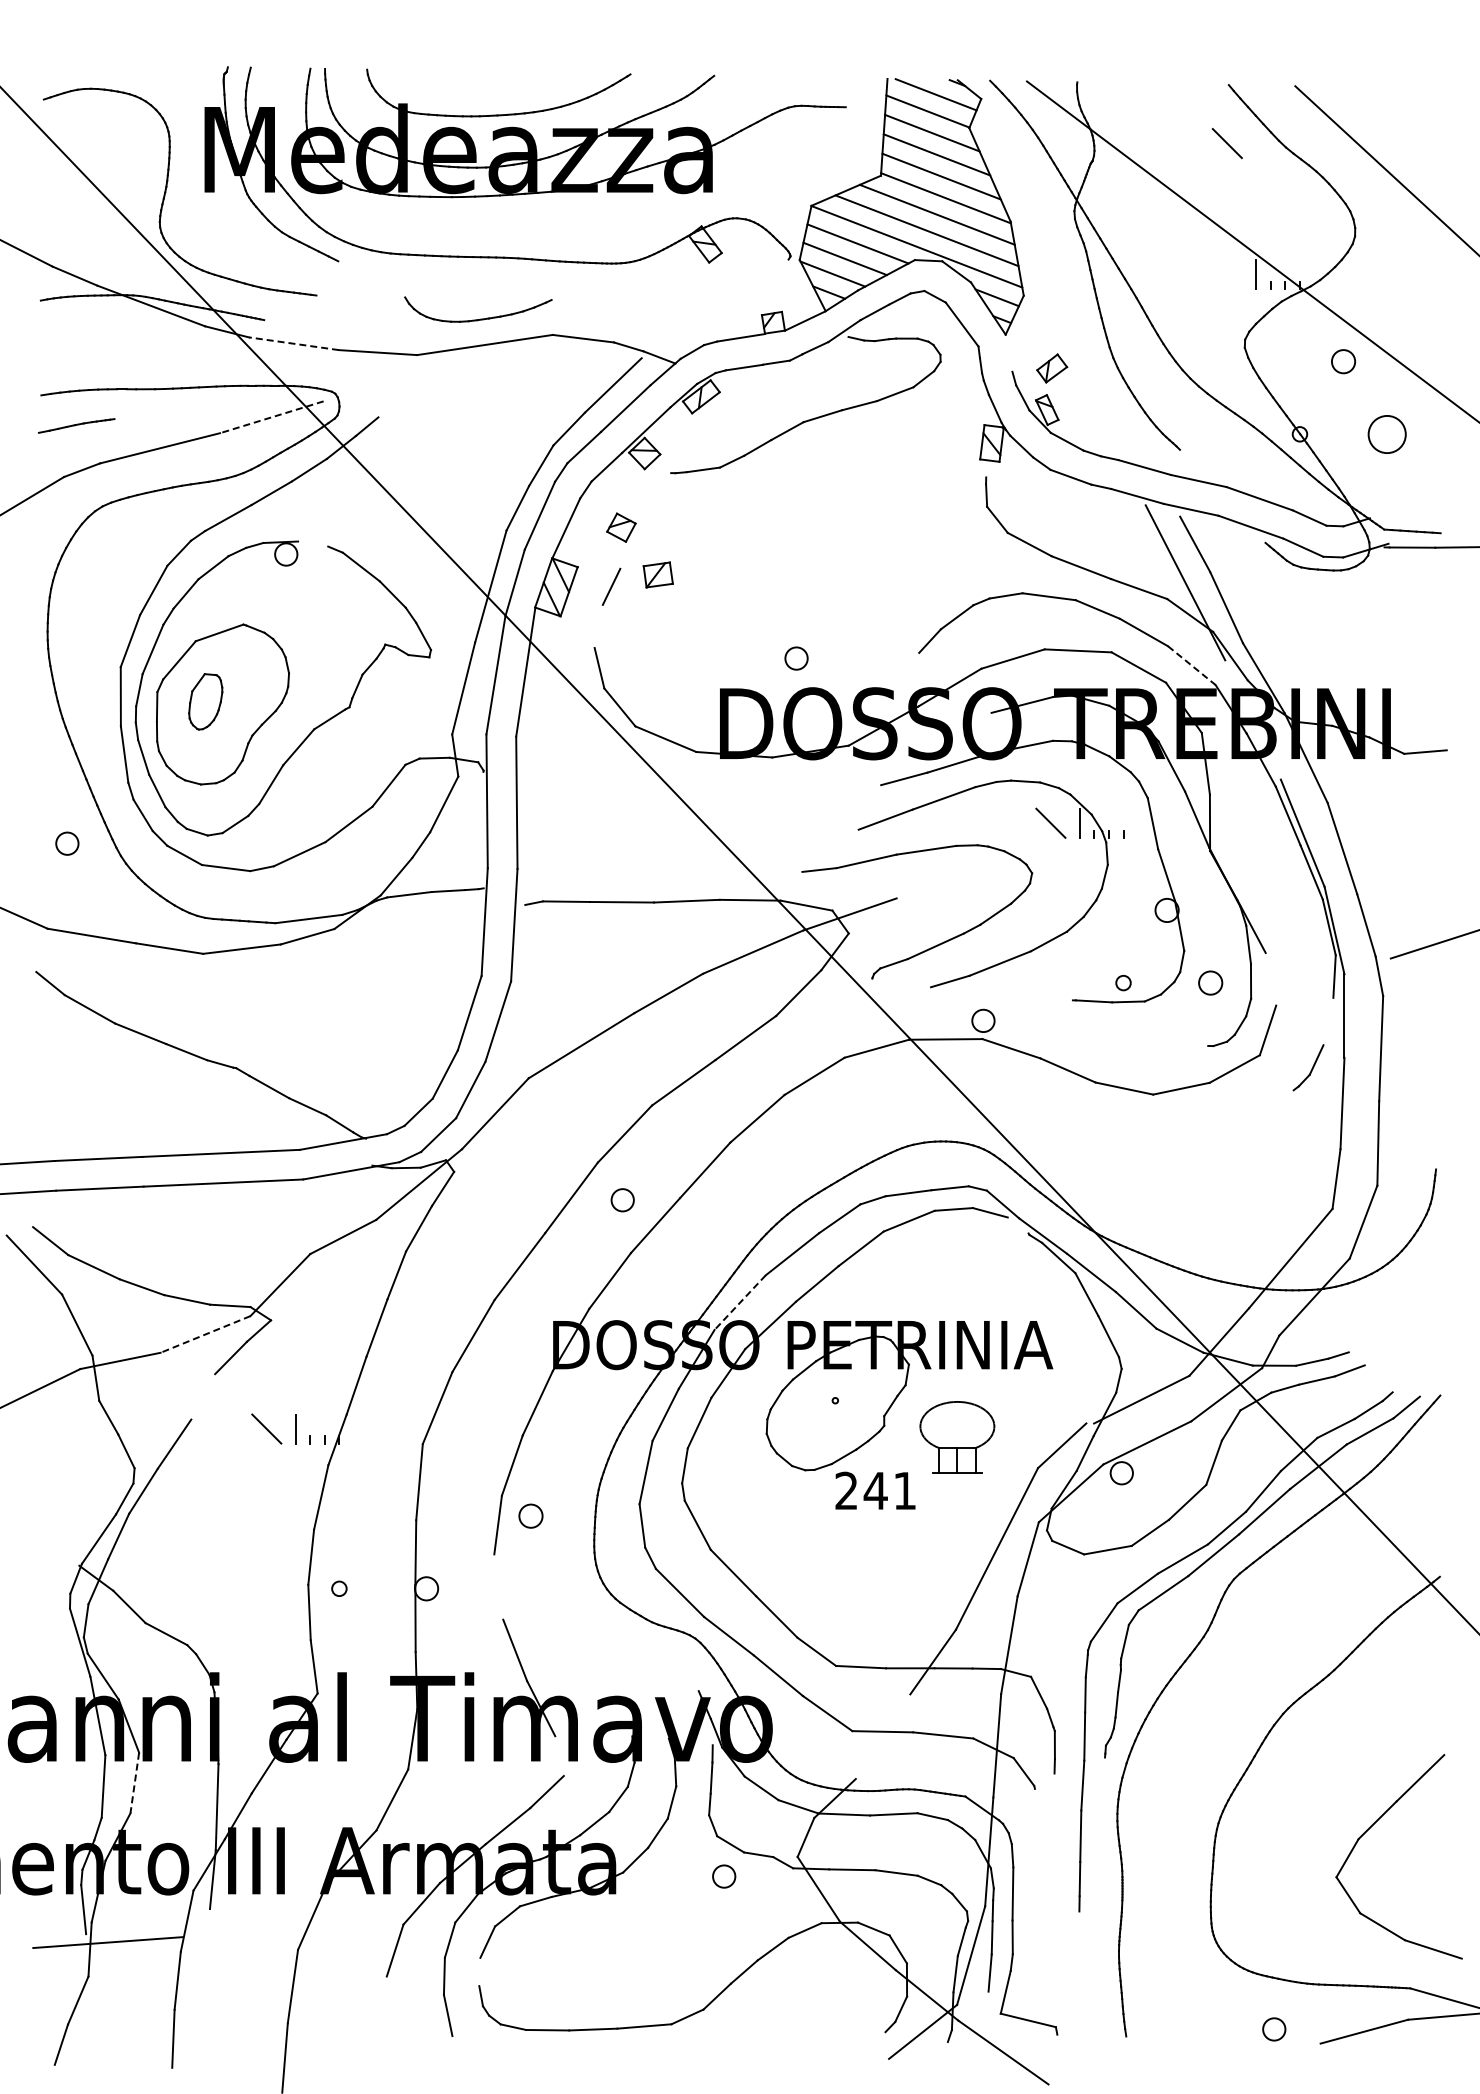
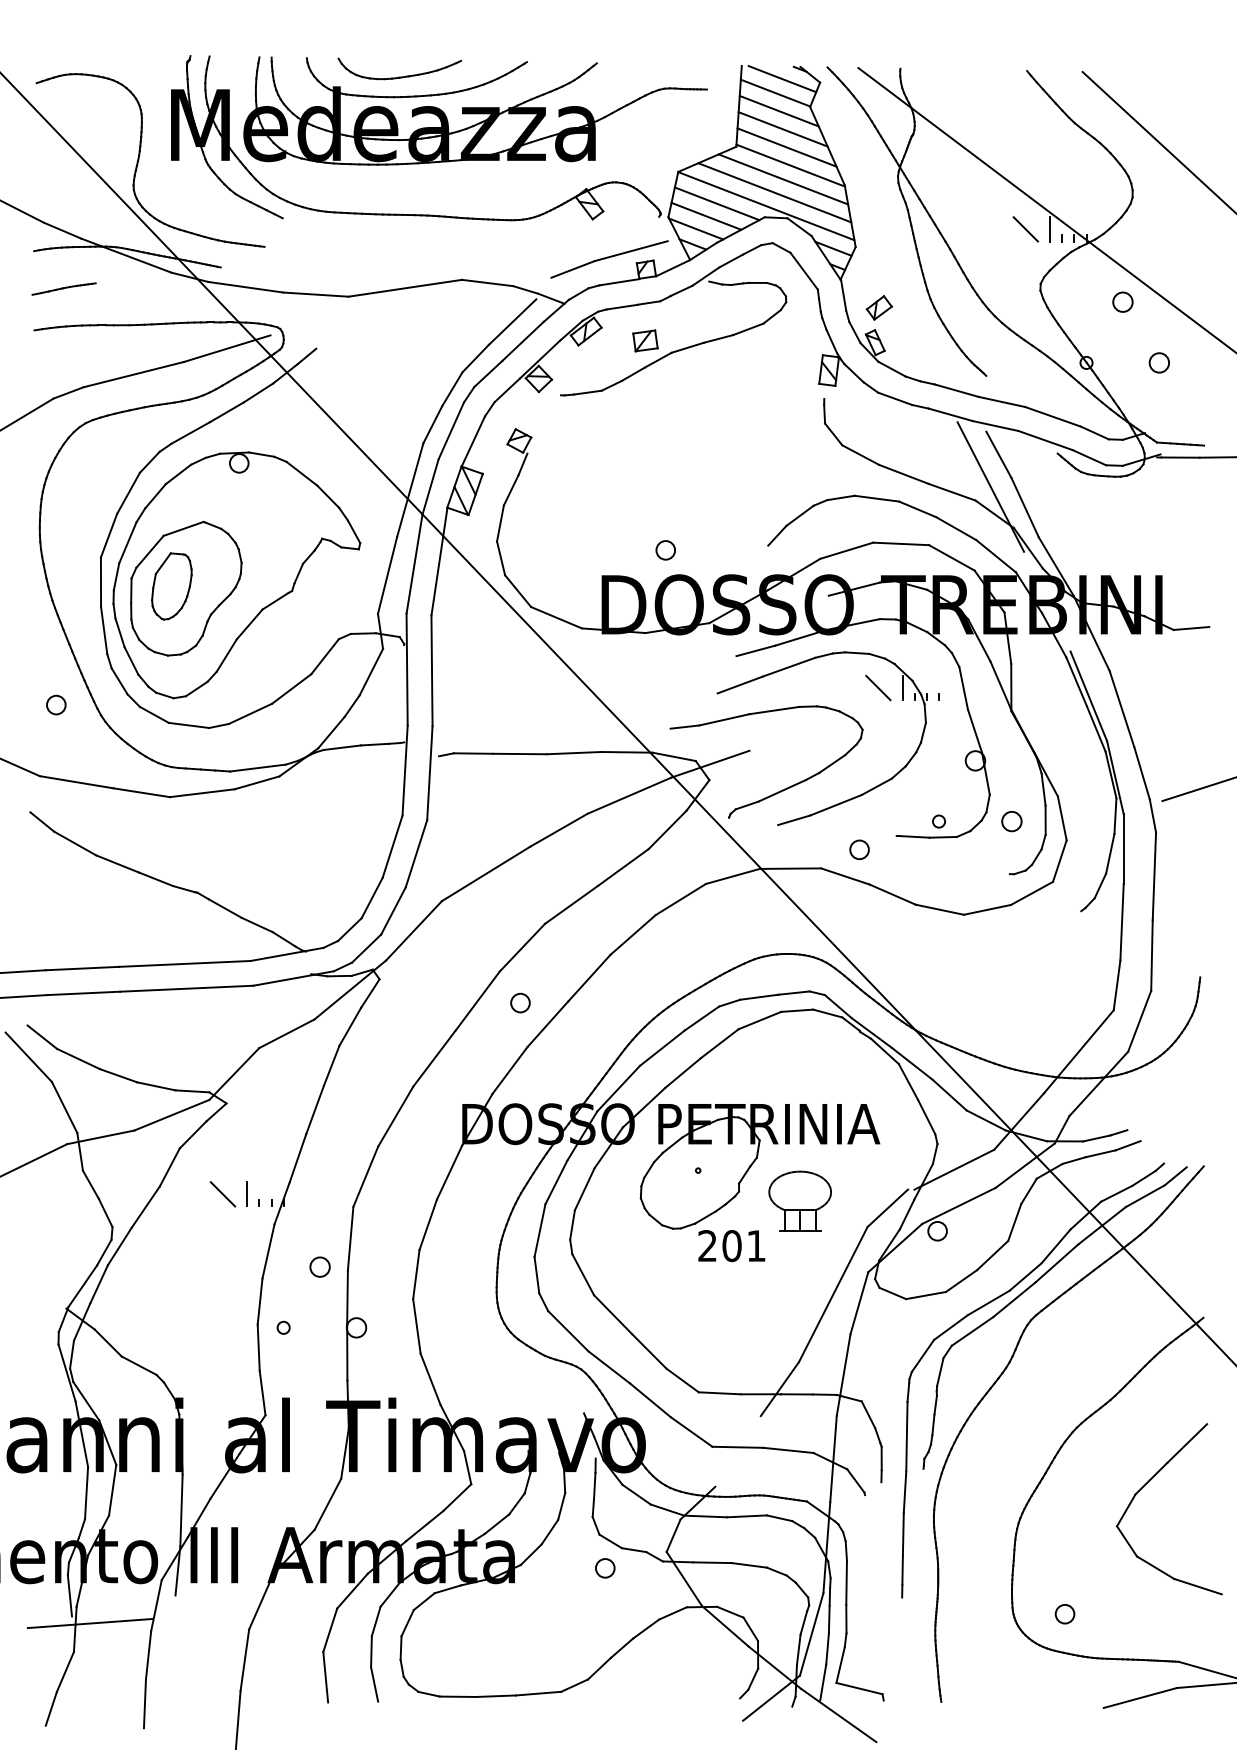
line: (1226, 143) -> (1025, 229), moved
part: (728, 310) -> (608, 259), added
part: (480, 318) -> (401, 76), moved
line: (293, 343) -> (245, 287), dashed -> solid
line: (1009, 352) -> (843, 294), added
line: (271, 417) -> (226, 348), dashed -> solid
part: (76, 425) -> (63, 288), moved
circle: (1386, 433) -> (1158, 362), size x0.62
line: (313, 543) -> (262, 454), added
line: (625, 555) -> (522, 464), added
part: (657, 574) -> (644, 340), moved
line: (598, 625) -> (500, 522), added
line: (1191, 665) -> (995, 556), dashed -> solid
part: (205, 701) -> (171, 586), size x1.43
line: (1270, 979) -> (1061, 818), added
circle: (983, 1020) -> (859, 849), moved
line: (1328, 1021) -> (1110, 853), added
line: (1017, 1225) -> (850, 1024), added
line: (739, 1303) -> (618, 1089), dashed -> solid
line: (205, 1334) -> (171, 1115), dashed -> solid
line: (203, 1396) -> (170, 1167), added
text: (875, 1490) -> (731, 1245), 241 -> 201
circle: (530, 1515) -> (319, 1266), moved
line: (498, 1586) -> (416, 1325), added
line: (559, 1755) -> (467, 1467), added
line: (134, 1783) -> (112, 1490), dashed -> solid
part: (1370, 1828) -> (1145, 1485), moved
line: (479, 1971) -> (400, 1647), added
line: (389, 2006) -> (325, 1676), added
line: (984, 2012) -> (822, 1681), added
circle: (1274, 2029) -> (1065, 1614), moved

